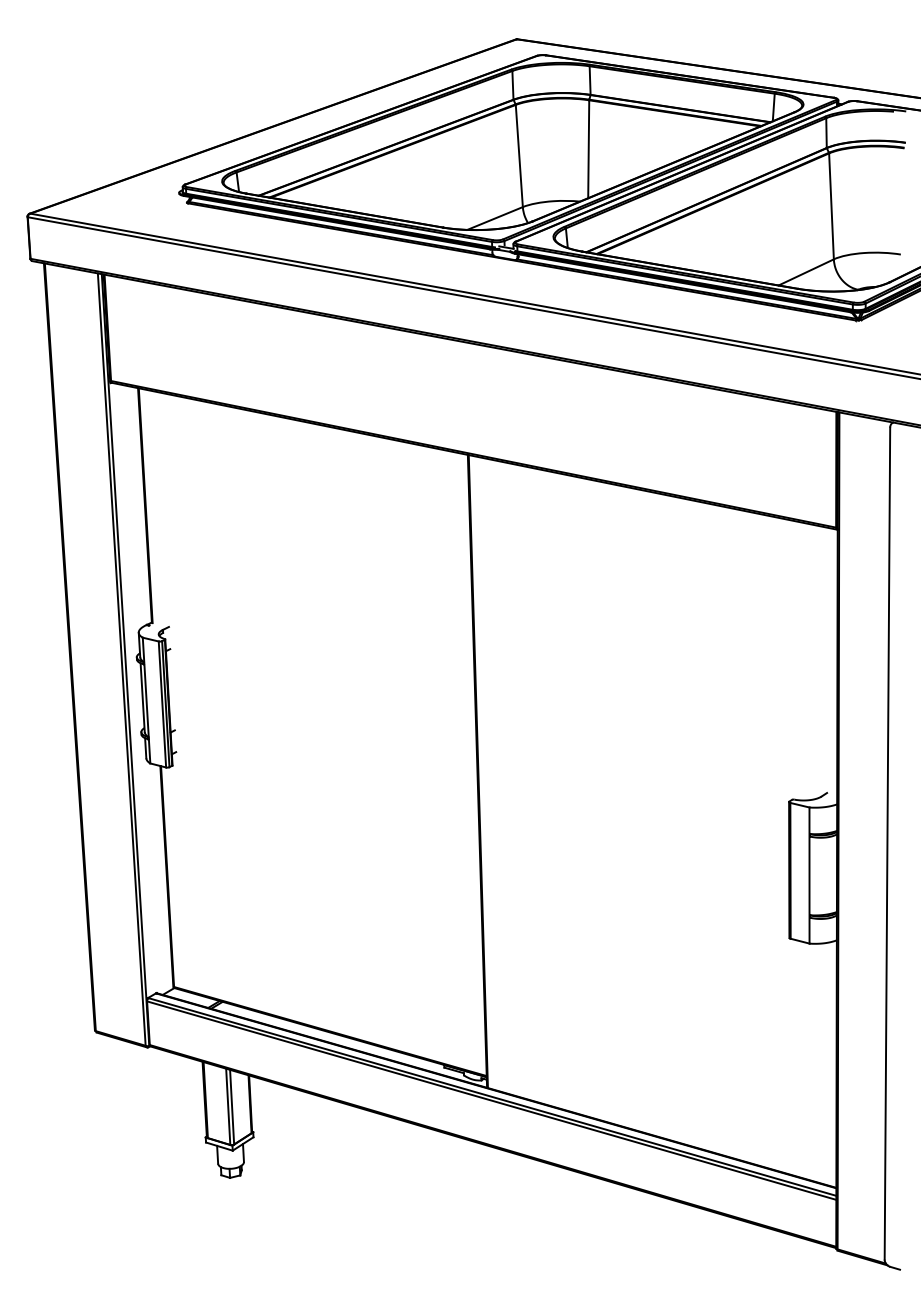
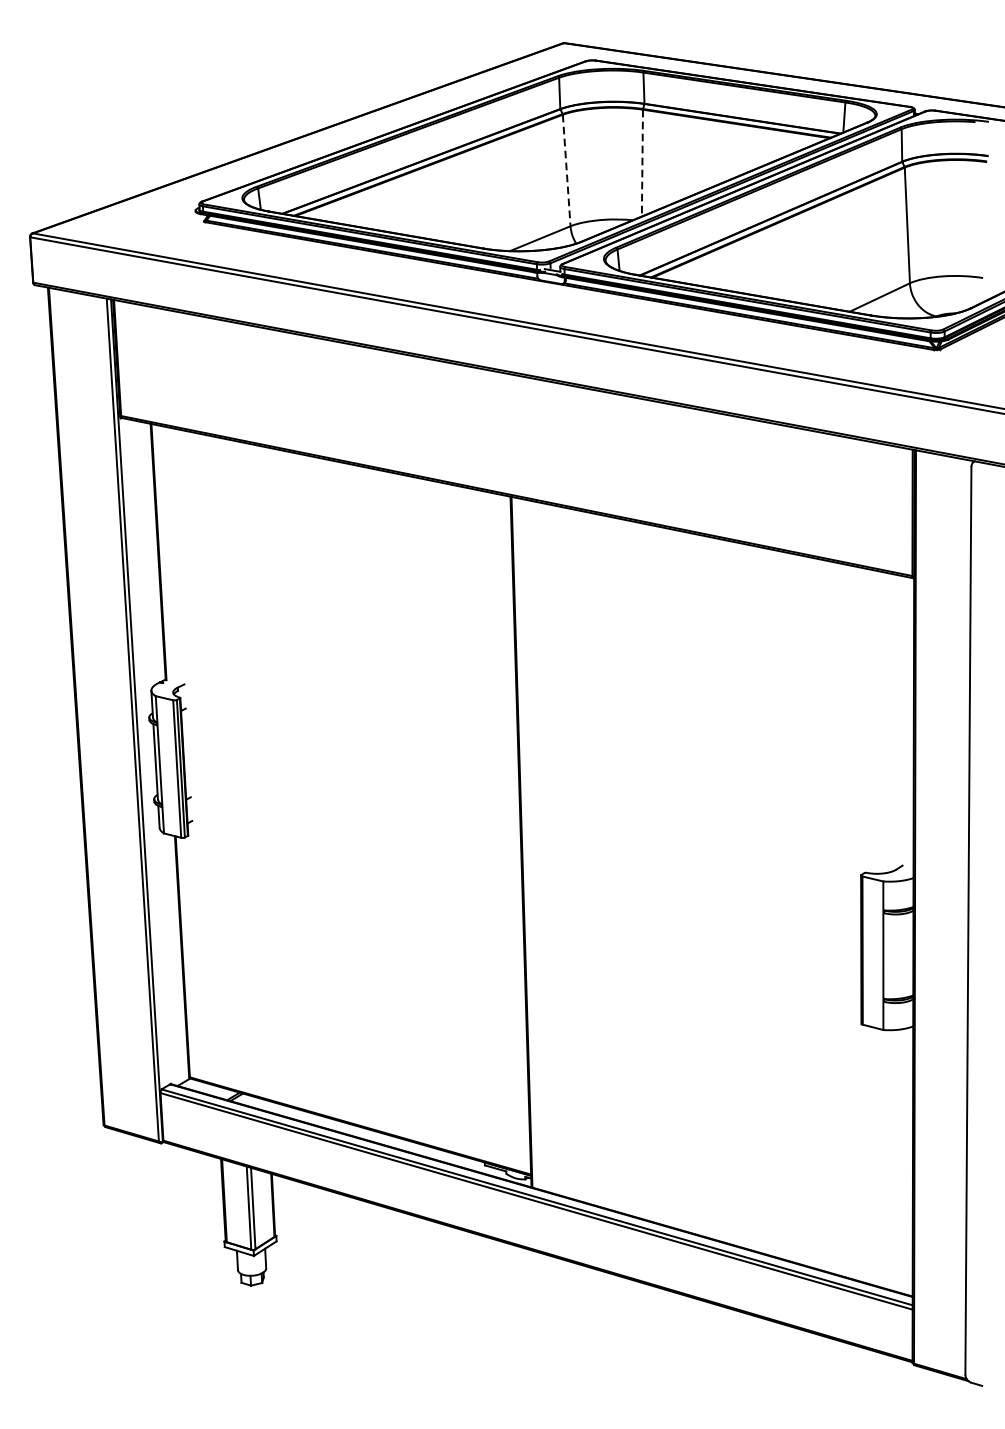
line: (588, 149) -> (642, 163), solid -> dashed
line: (519, 156) -> (566, 171), solid -> dashed

